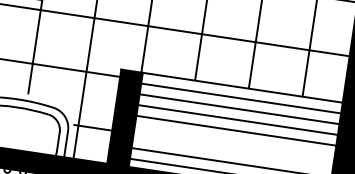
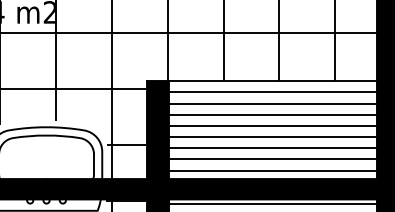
line: (235, 141) -> (273, 137), added
line: (233, 152) -> (273, 148), added

